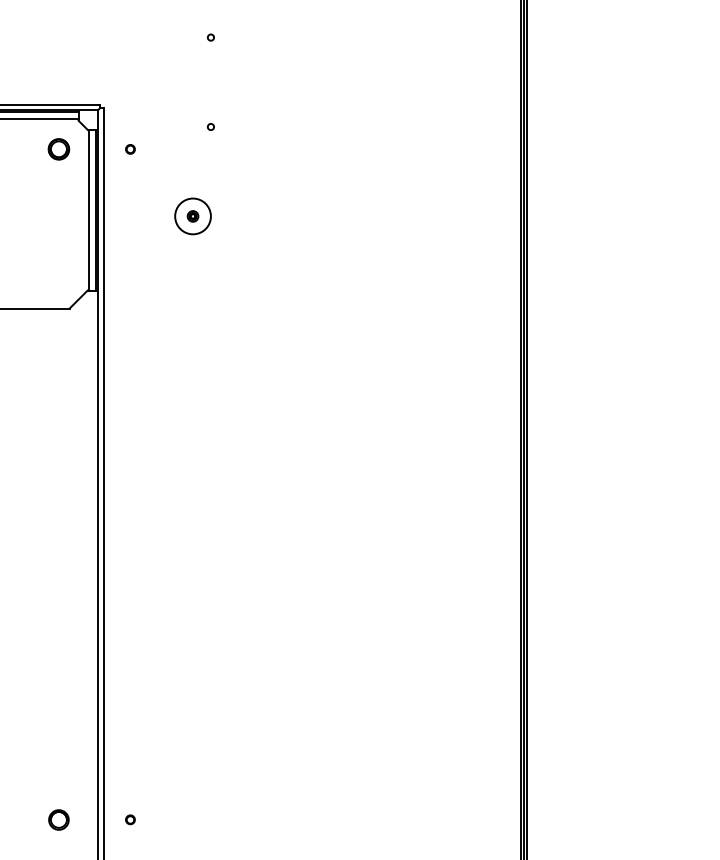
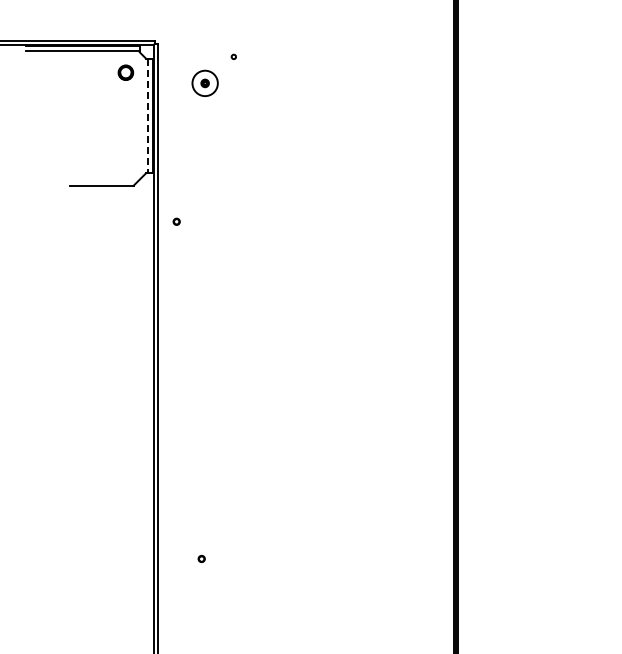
part: (130, 148) -> (176, 221), moved
line: (89, 210) -> (147, 116), solid -> dashed
part: (192, 215) -> (204, 82), moved
circle: (58, 819) -> (125, 548), removed
part: (130, 819) -> (201, 558), moved

